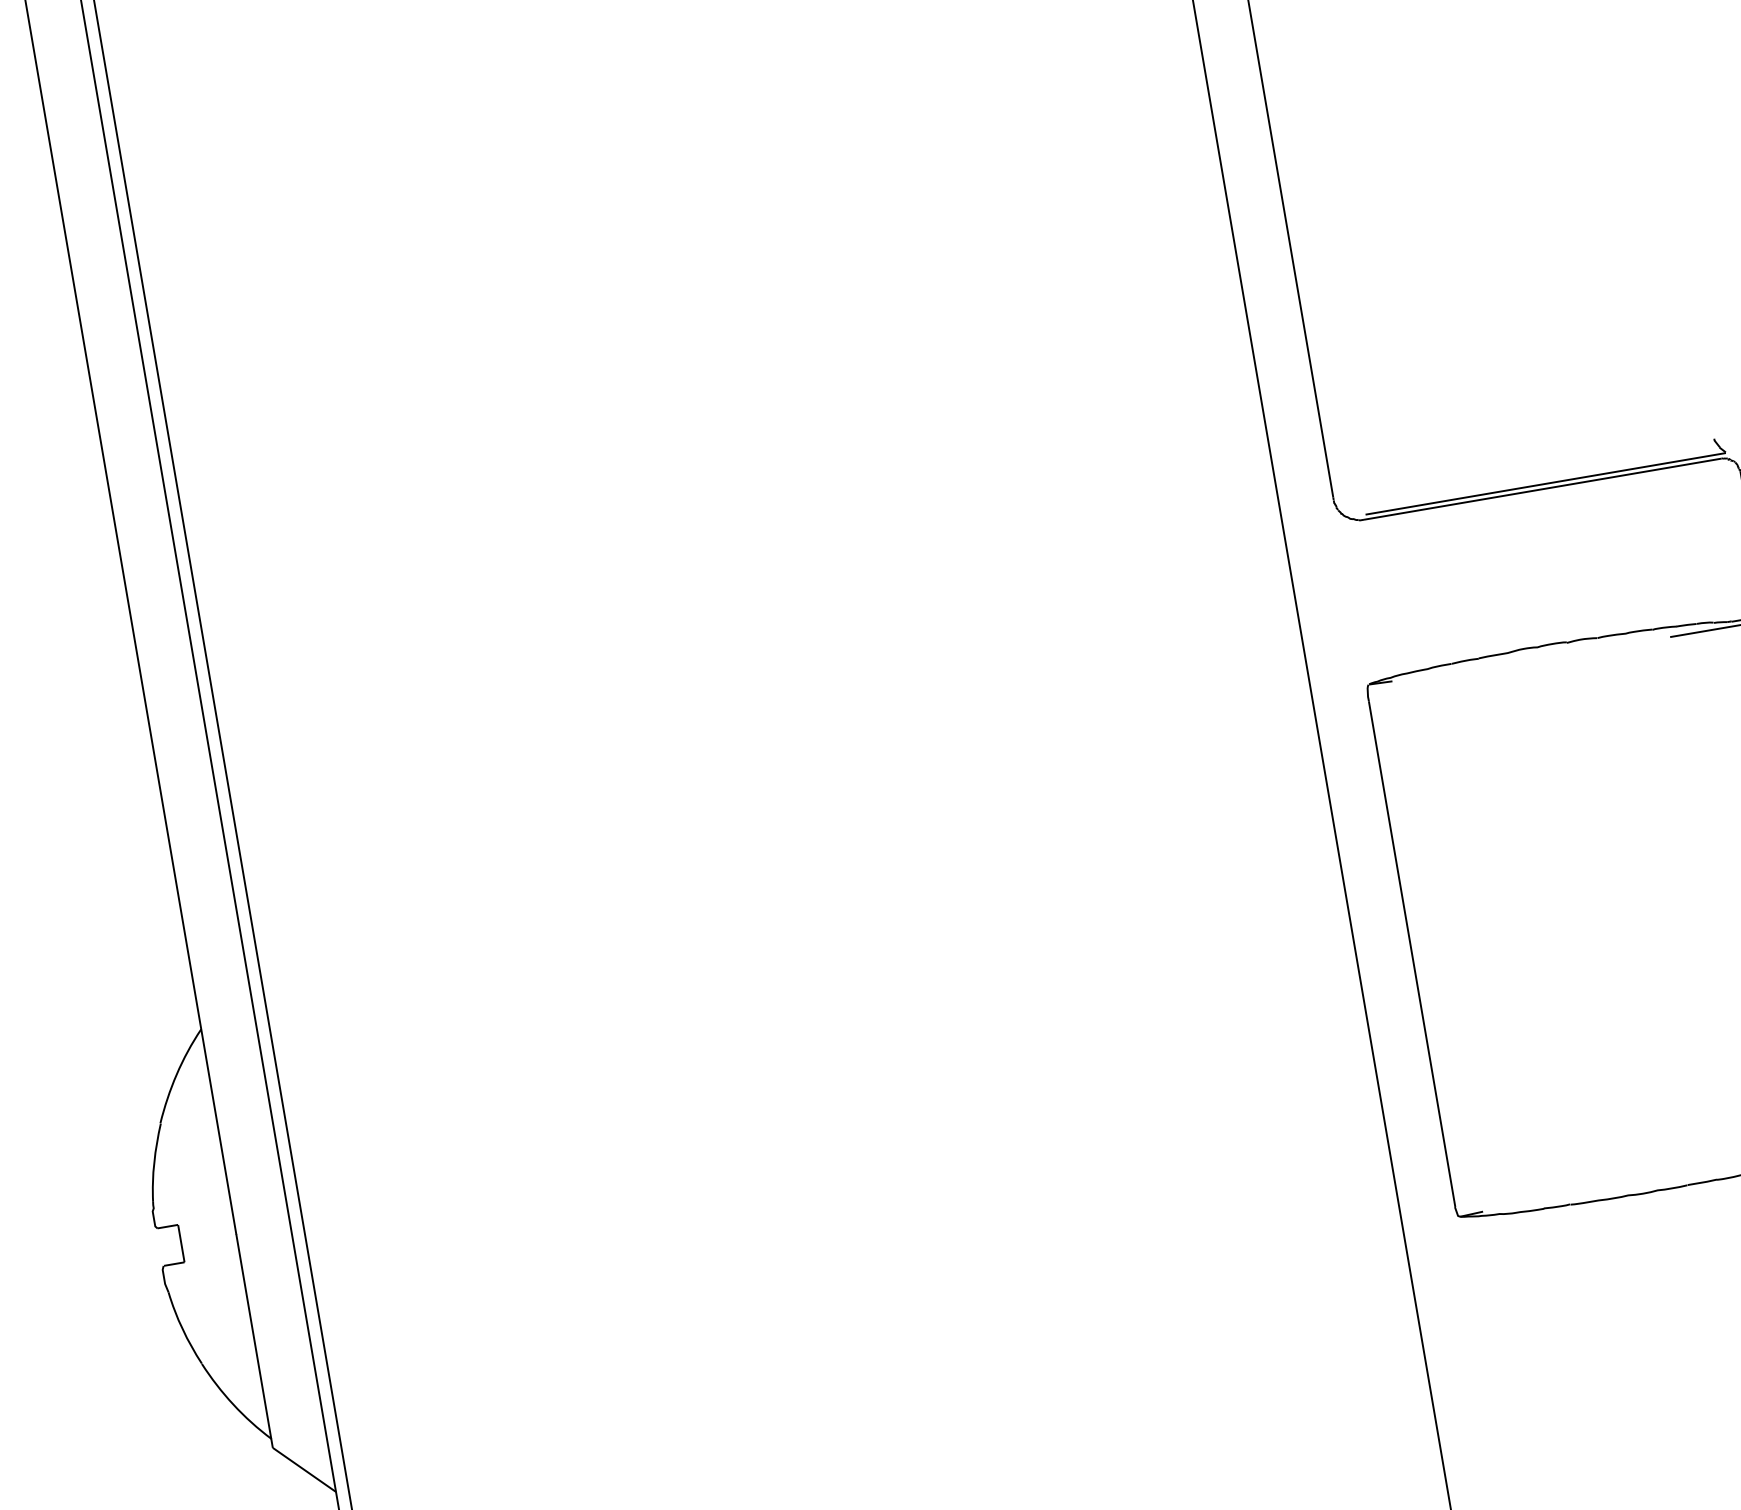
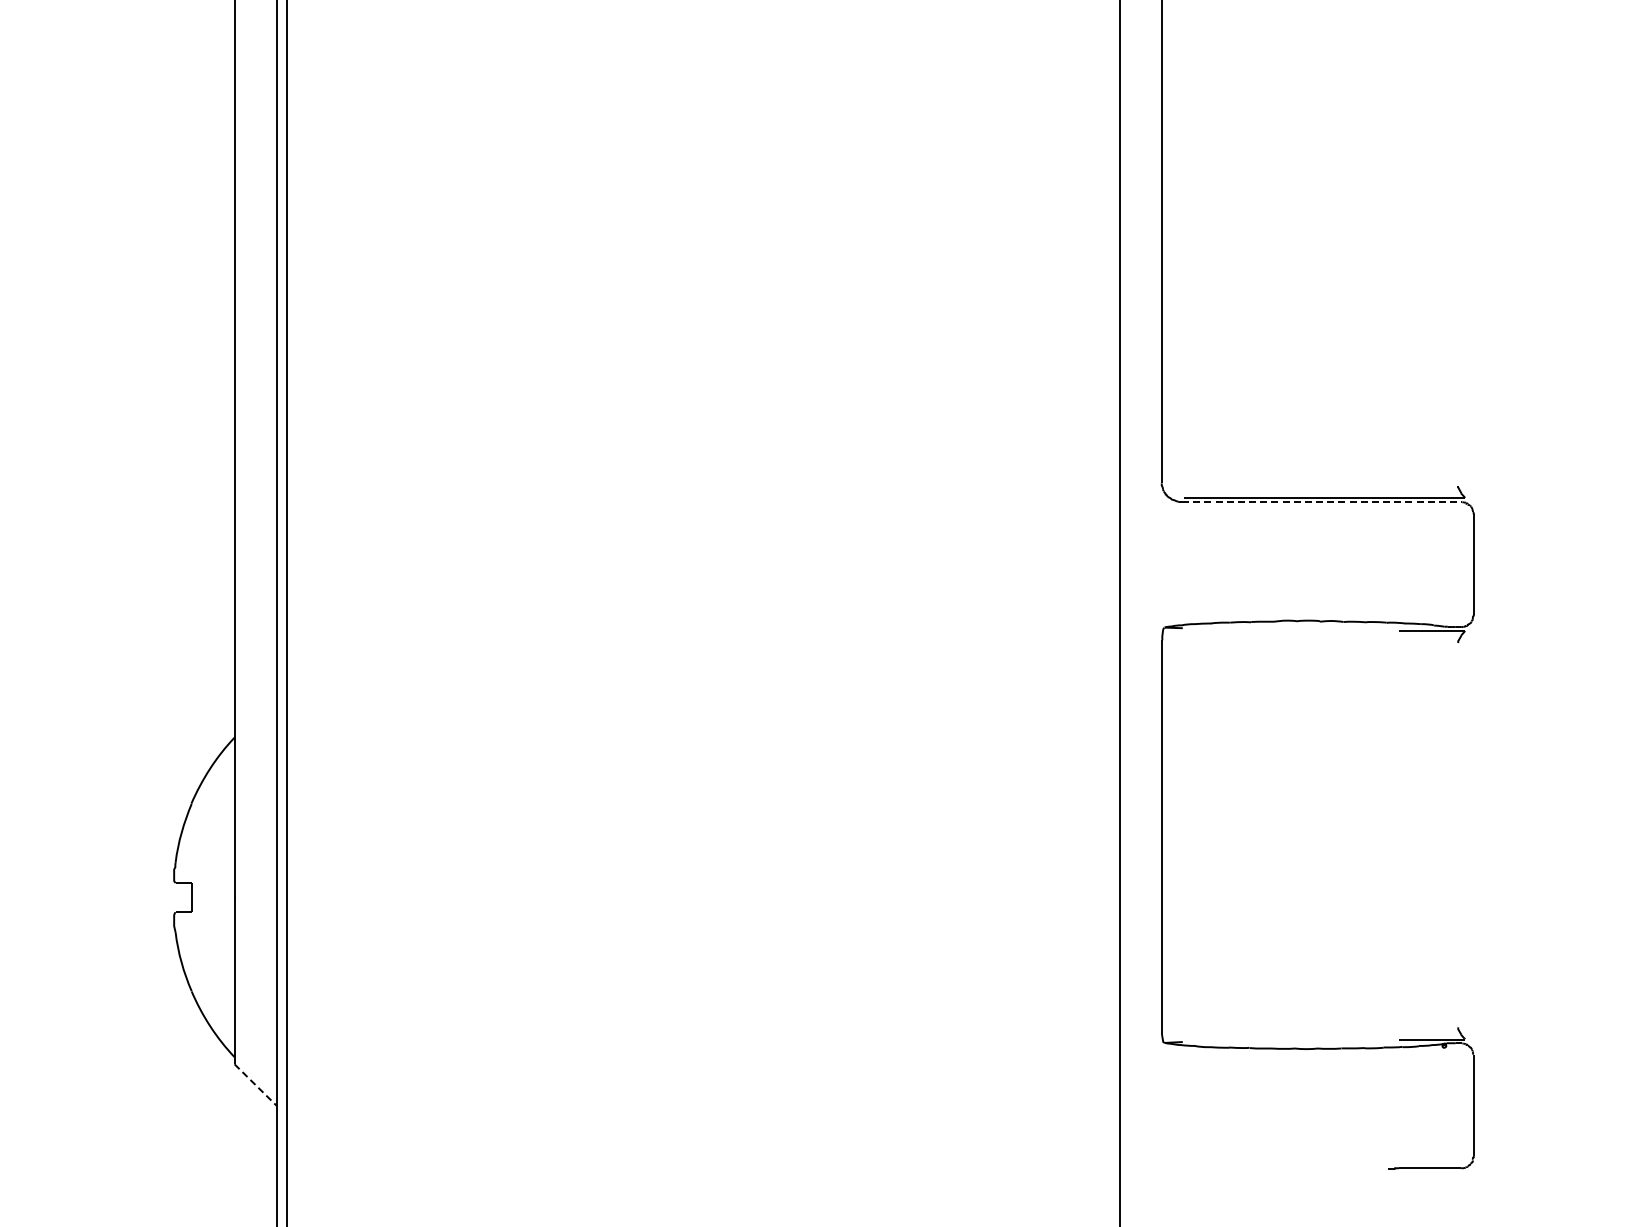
line: (1543, 489) -> (1322, 502), solid -> dashed
line: (304, 1470) -> (255, 1085), solid -> dashed

